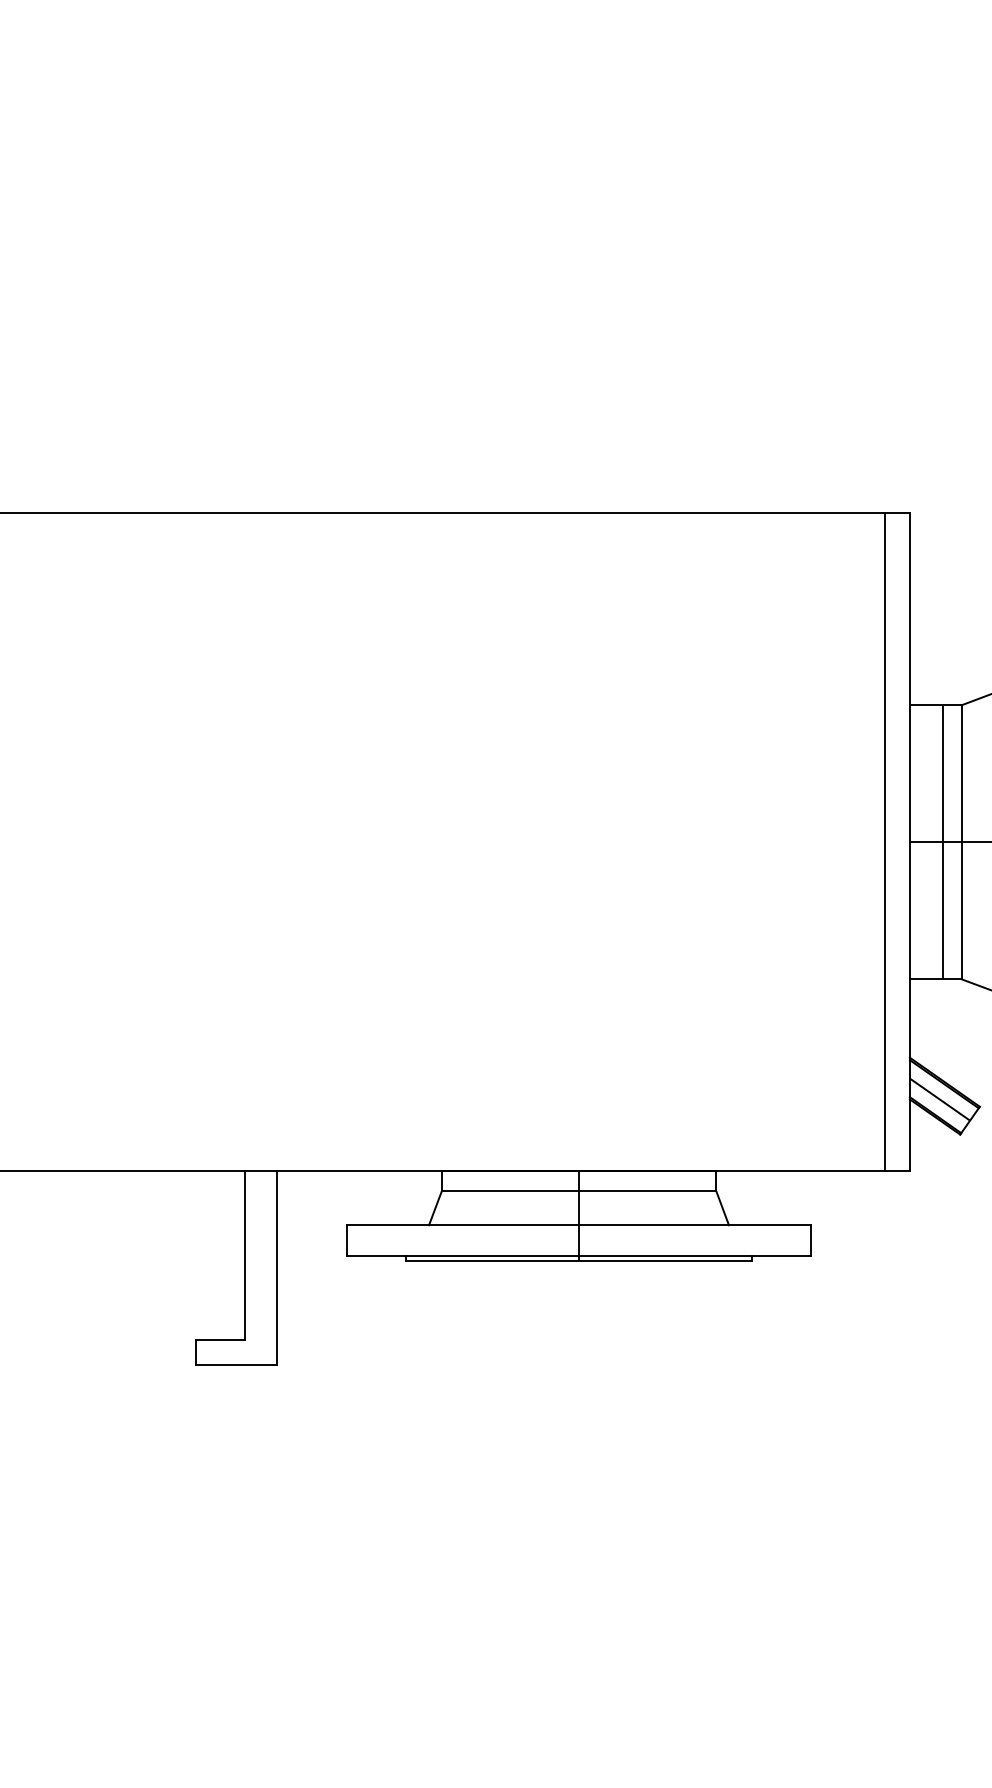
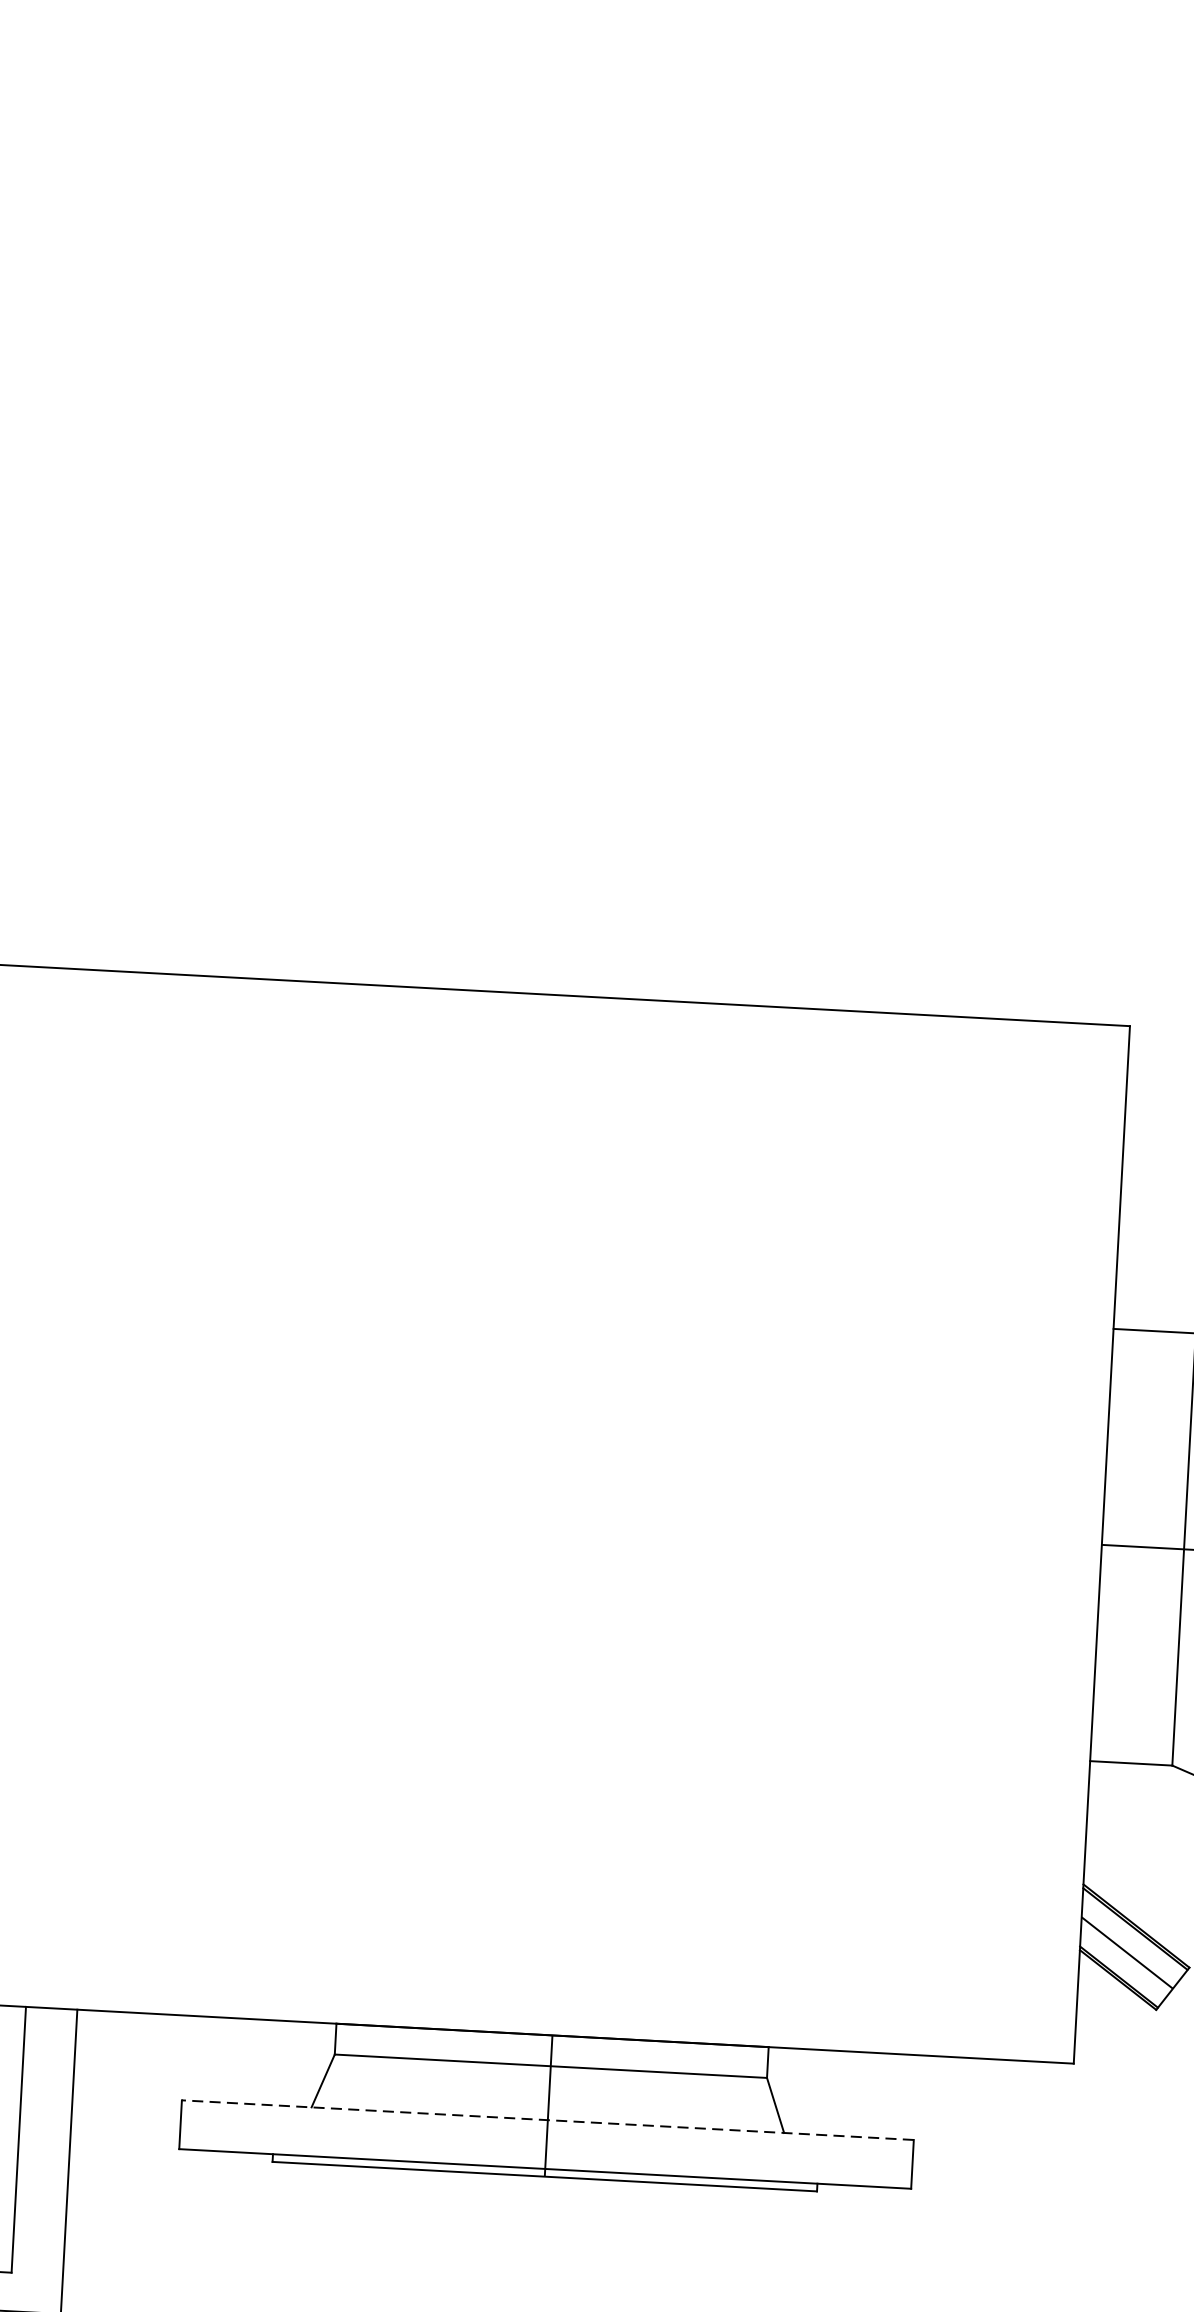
line: (885, 841) -> (1063, 1541), removed
line: (942, 842) -> (1153, 1548), removed
line: (578, 1225) -> (547, 2120), solid -> dashed

